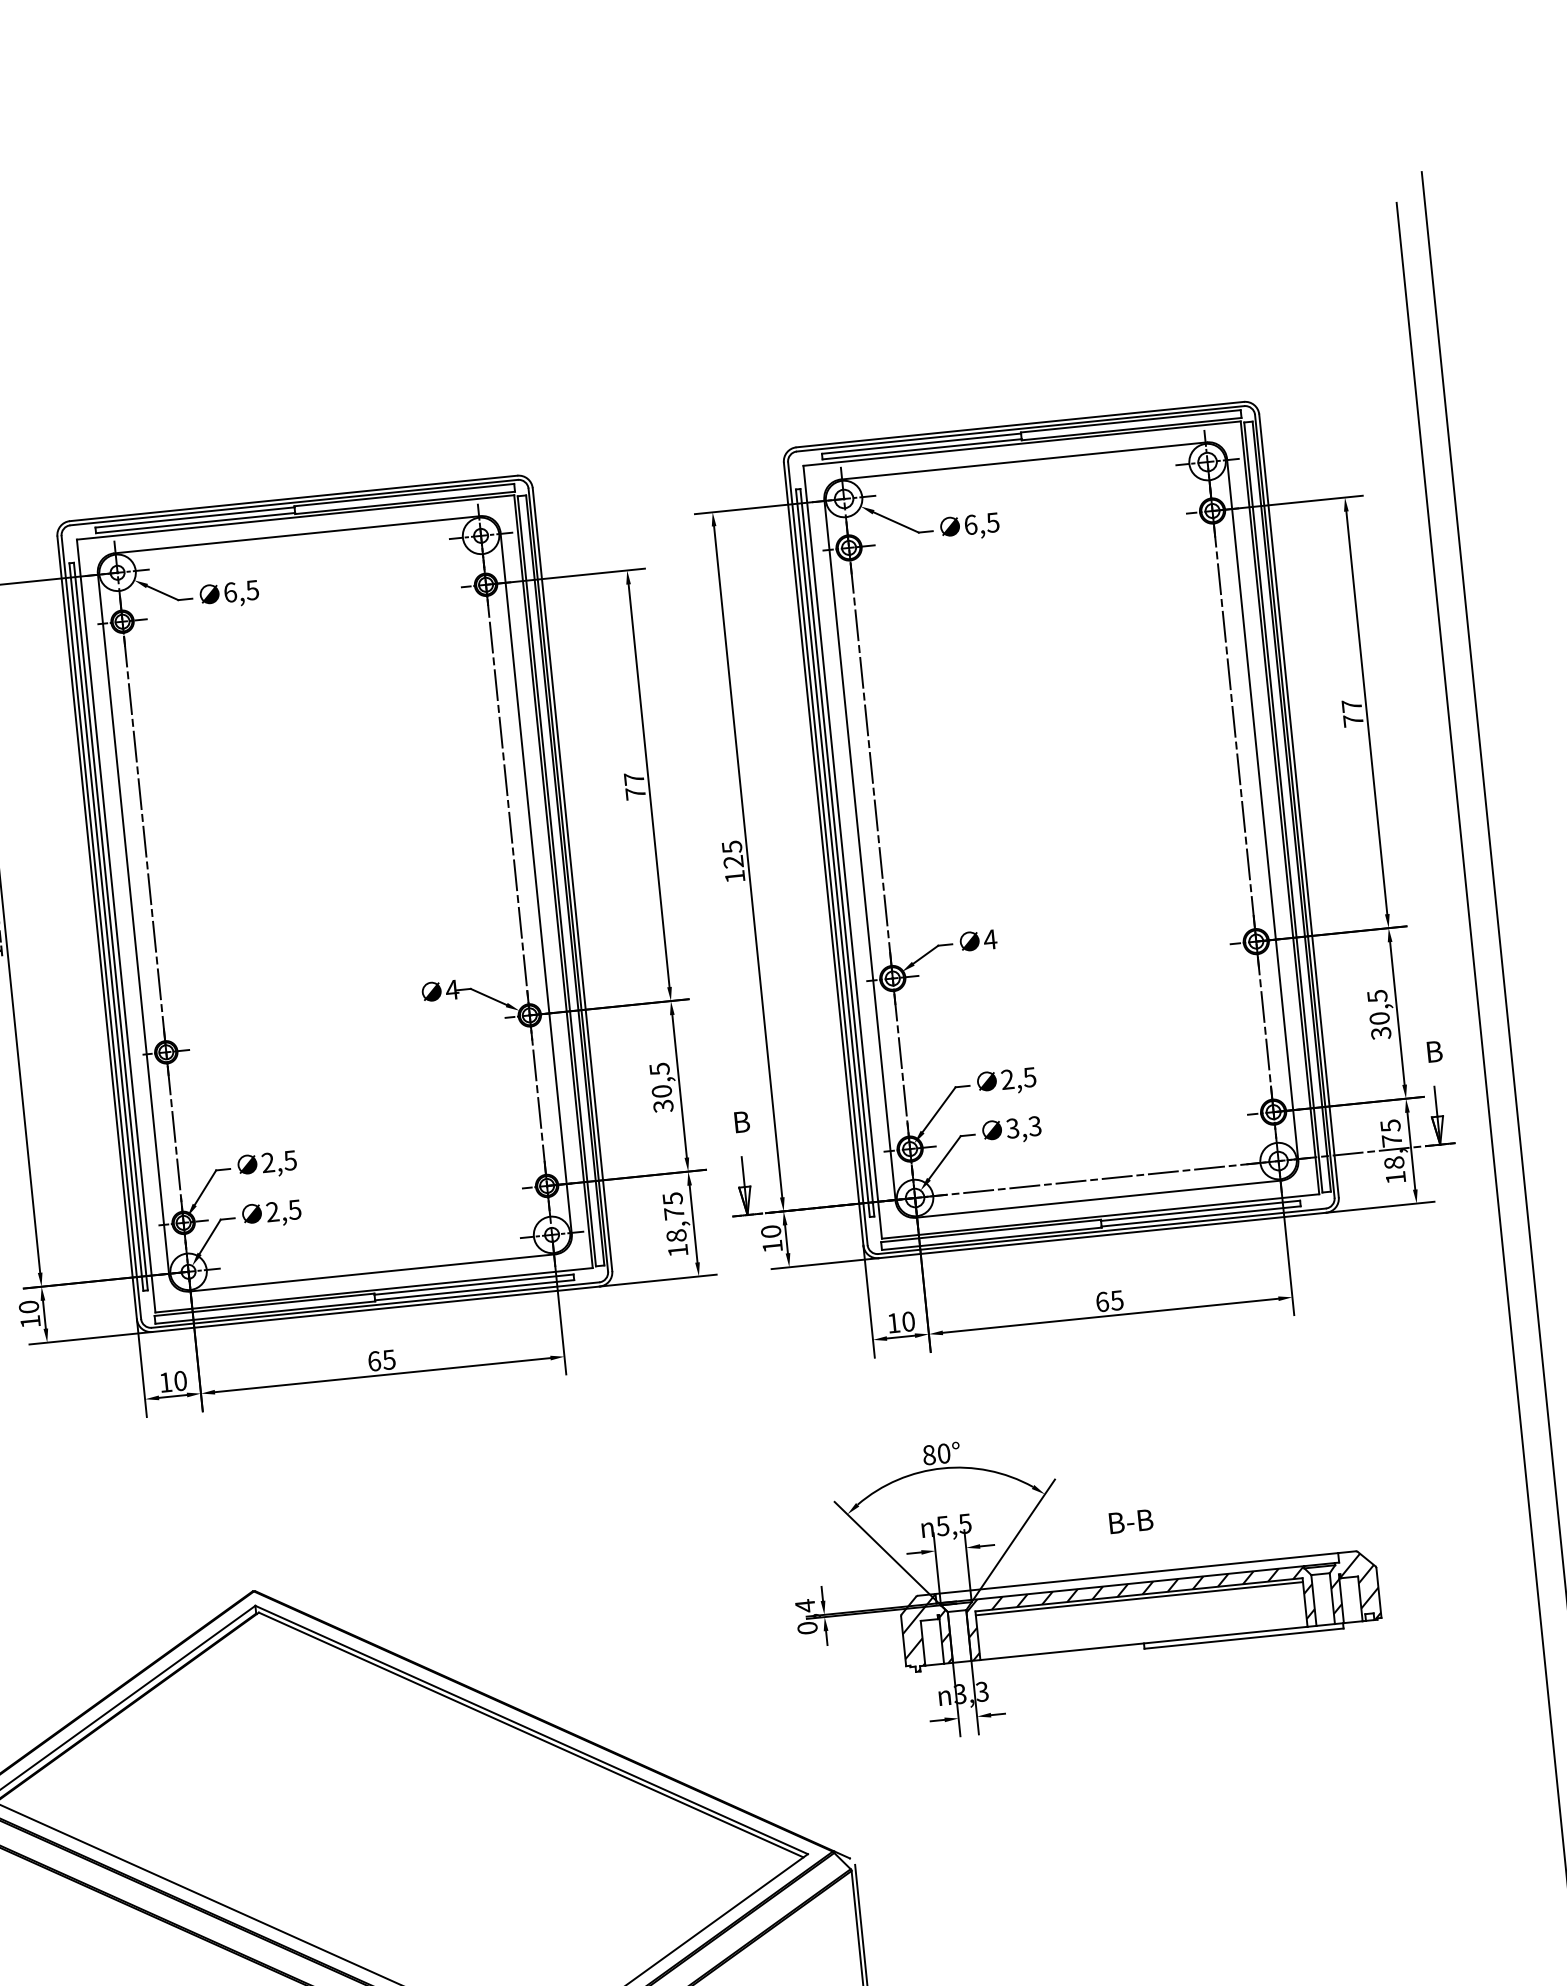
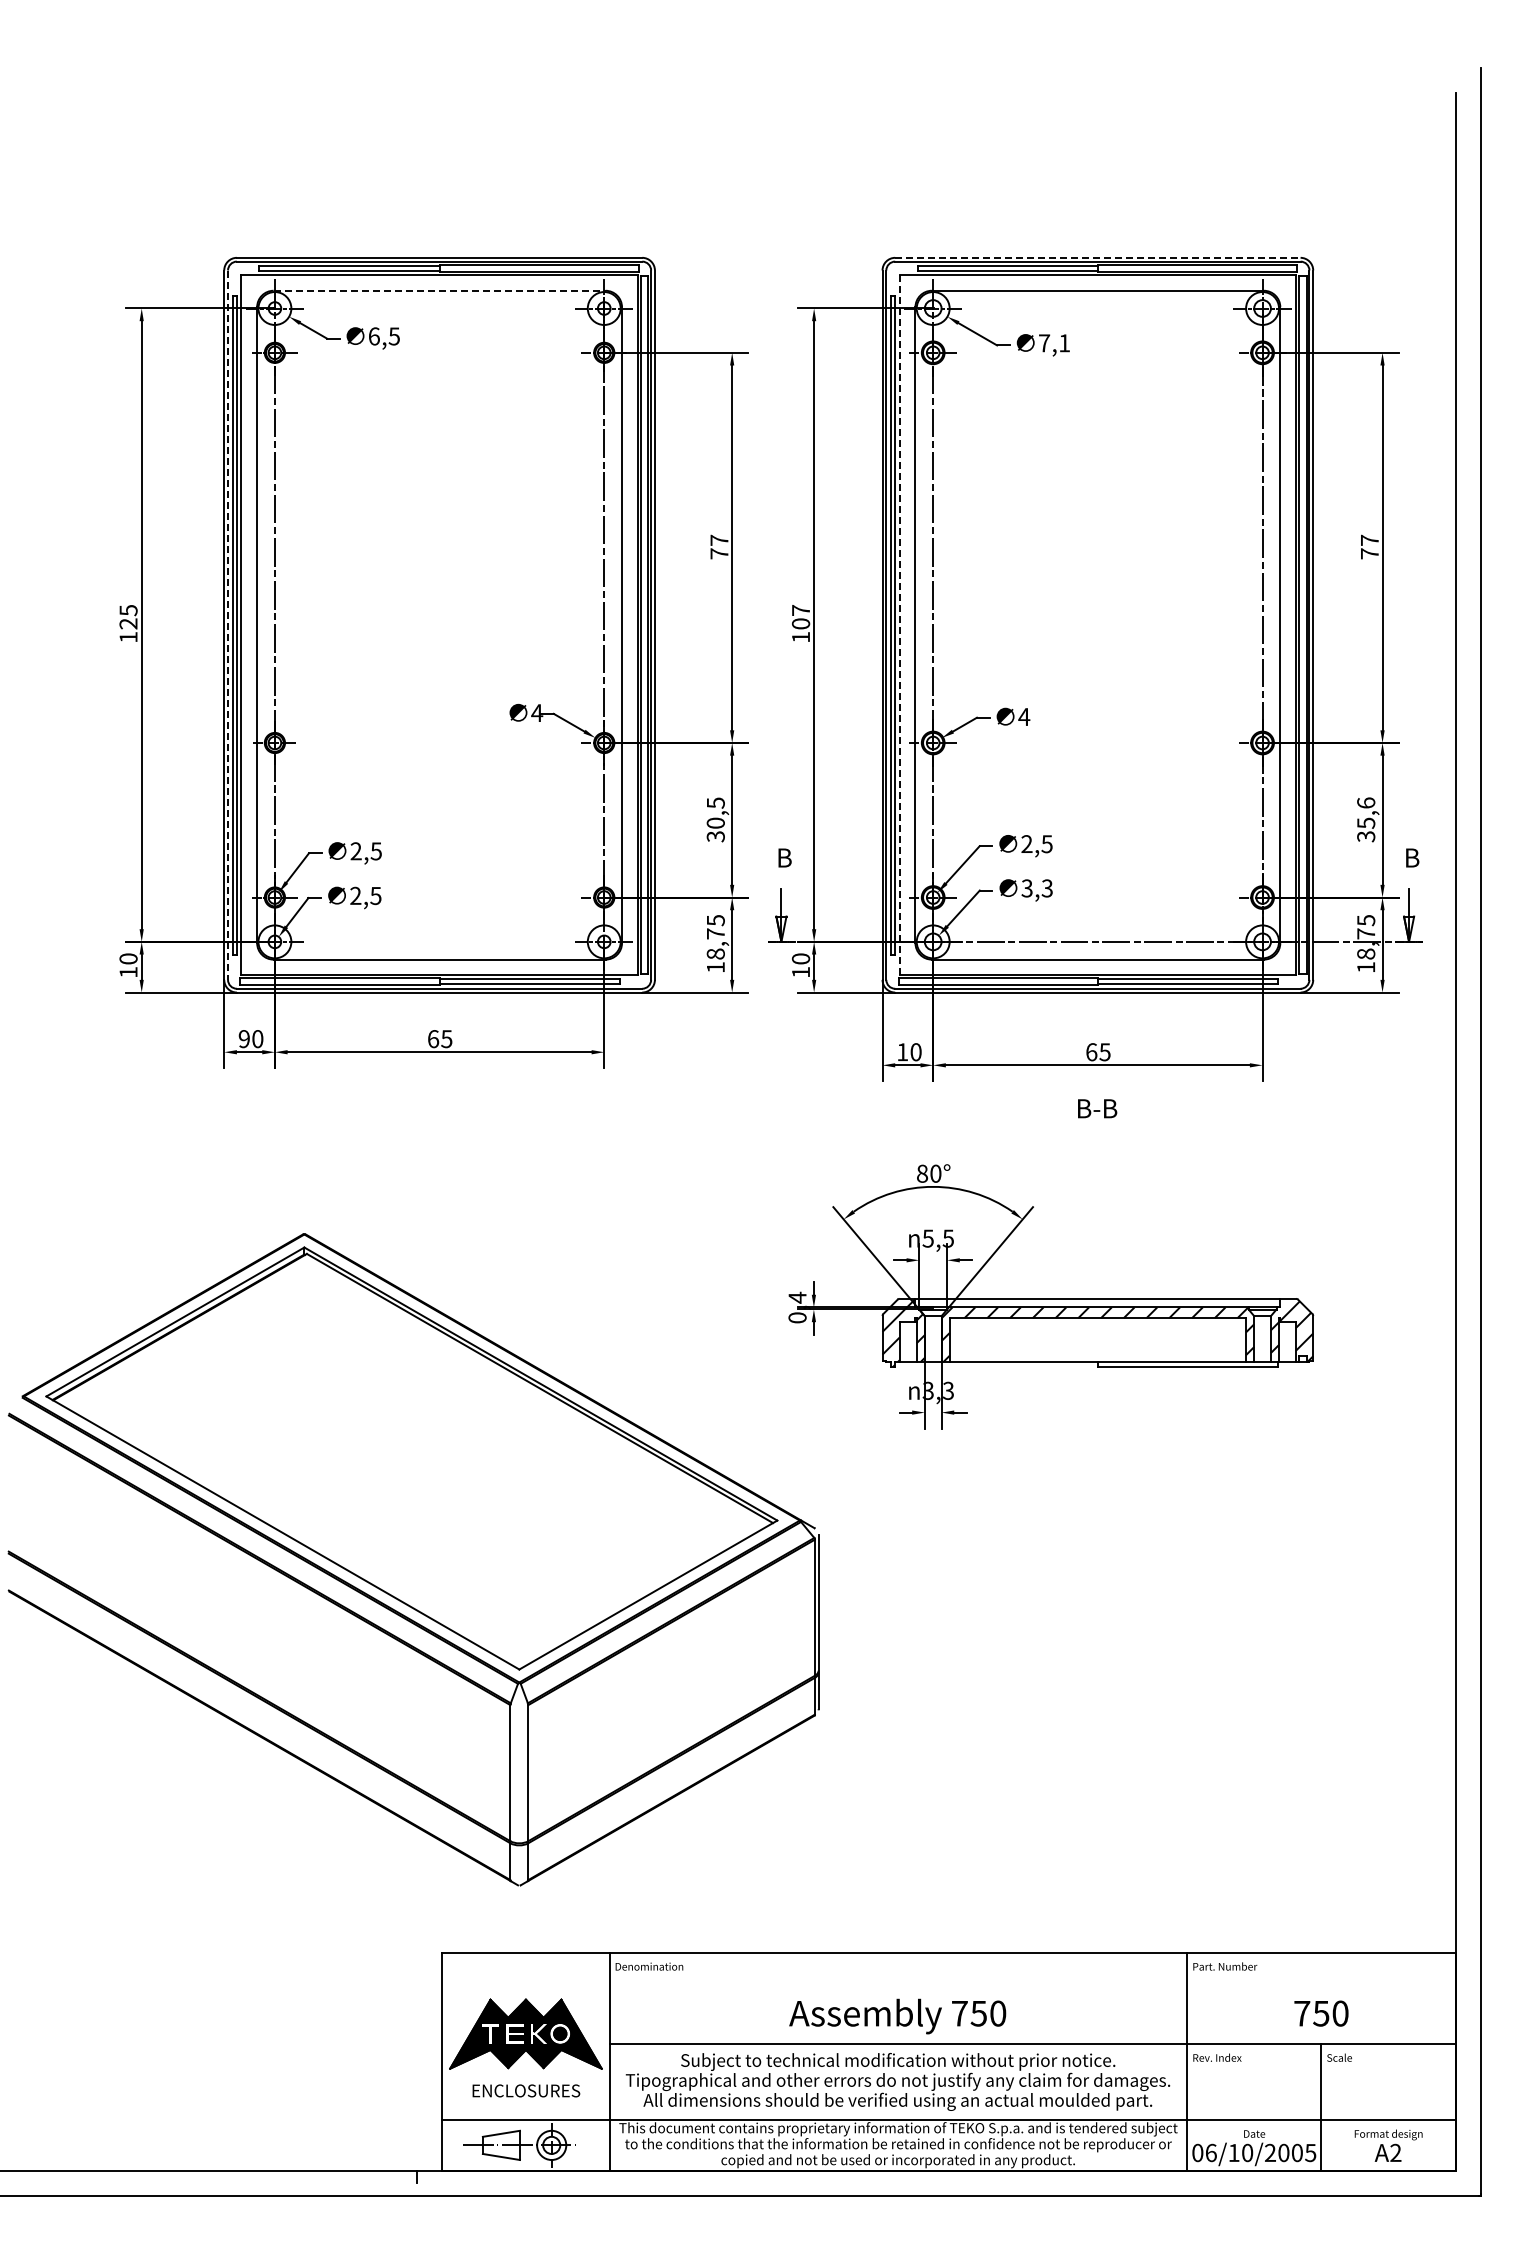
line: (1019, 424) -> (1097, 257), solid -> dashed
text: (981, 524) -> (1054, 343), 6,5 -> 7,1
line: (297, 534) -> (439, 290), solid -> dashed
line: (842, 851) -> (899, 624), solid -> dashed
text: (733, 854) -> (801, 617), 125 -> 107
line: (101, 927) -> (228, 625), solid -> dashed
text: (1378, 1006) -> (1366, 812), 30,5 -> 35,6
text: (164, 1383) -> (243, 1039), 10 -> 90
text: (1131, 1521) -> (1097, 1108), moved
line: (1138, 1598) -> (1097, 1321), removed

